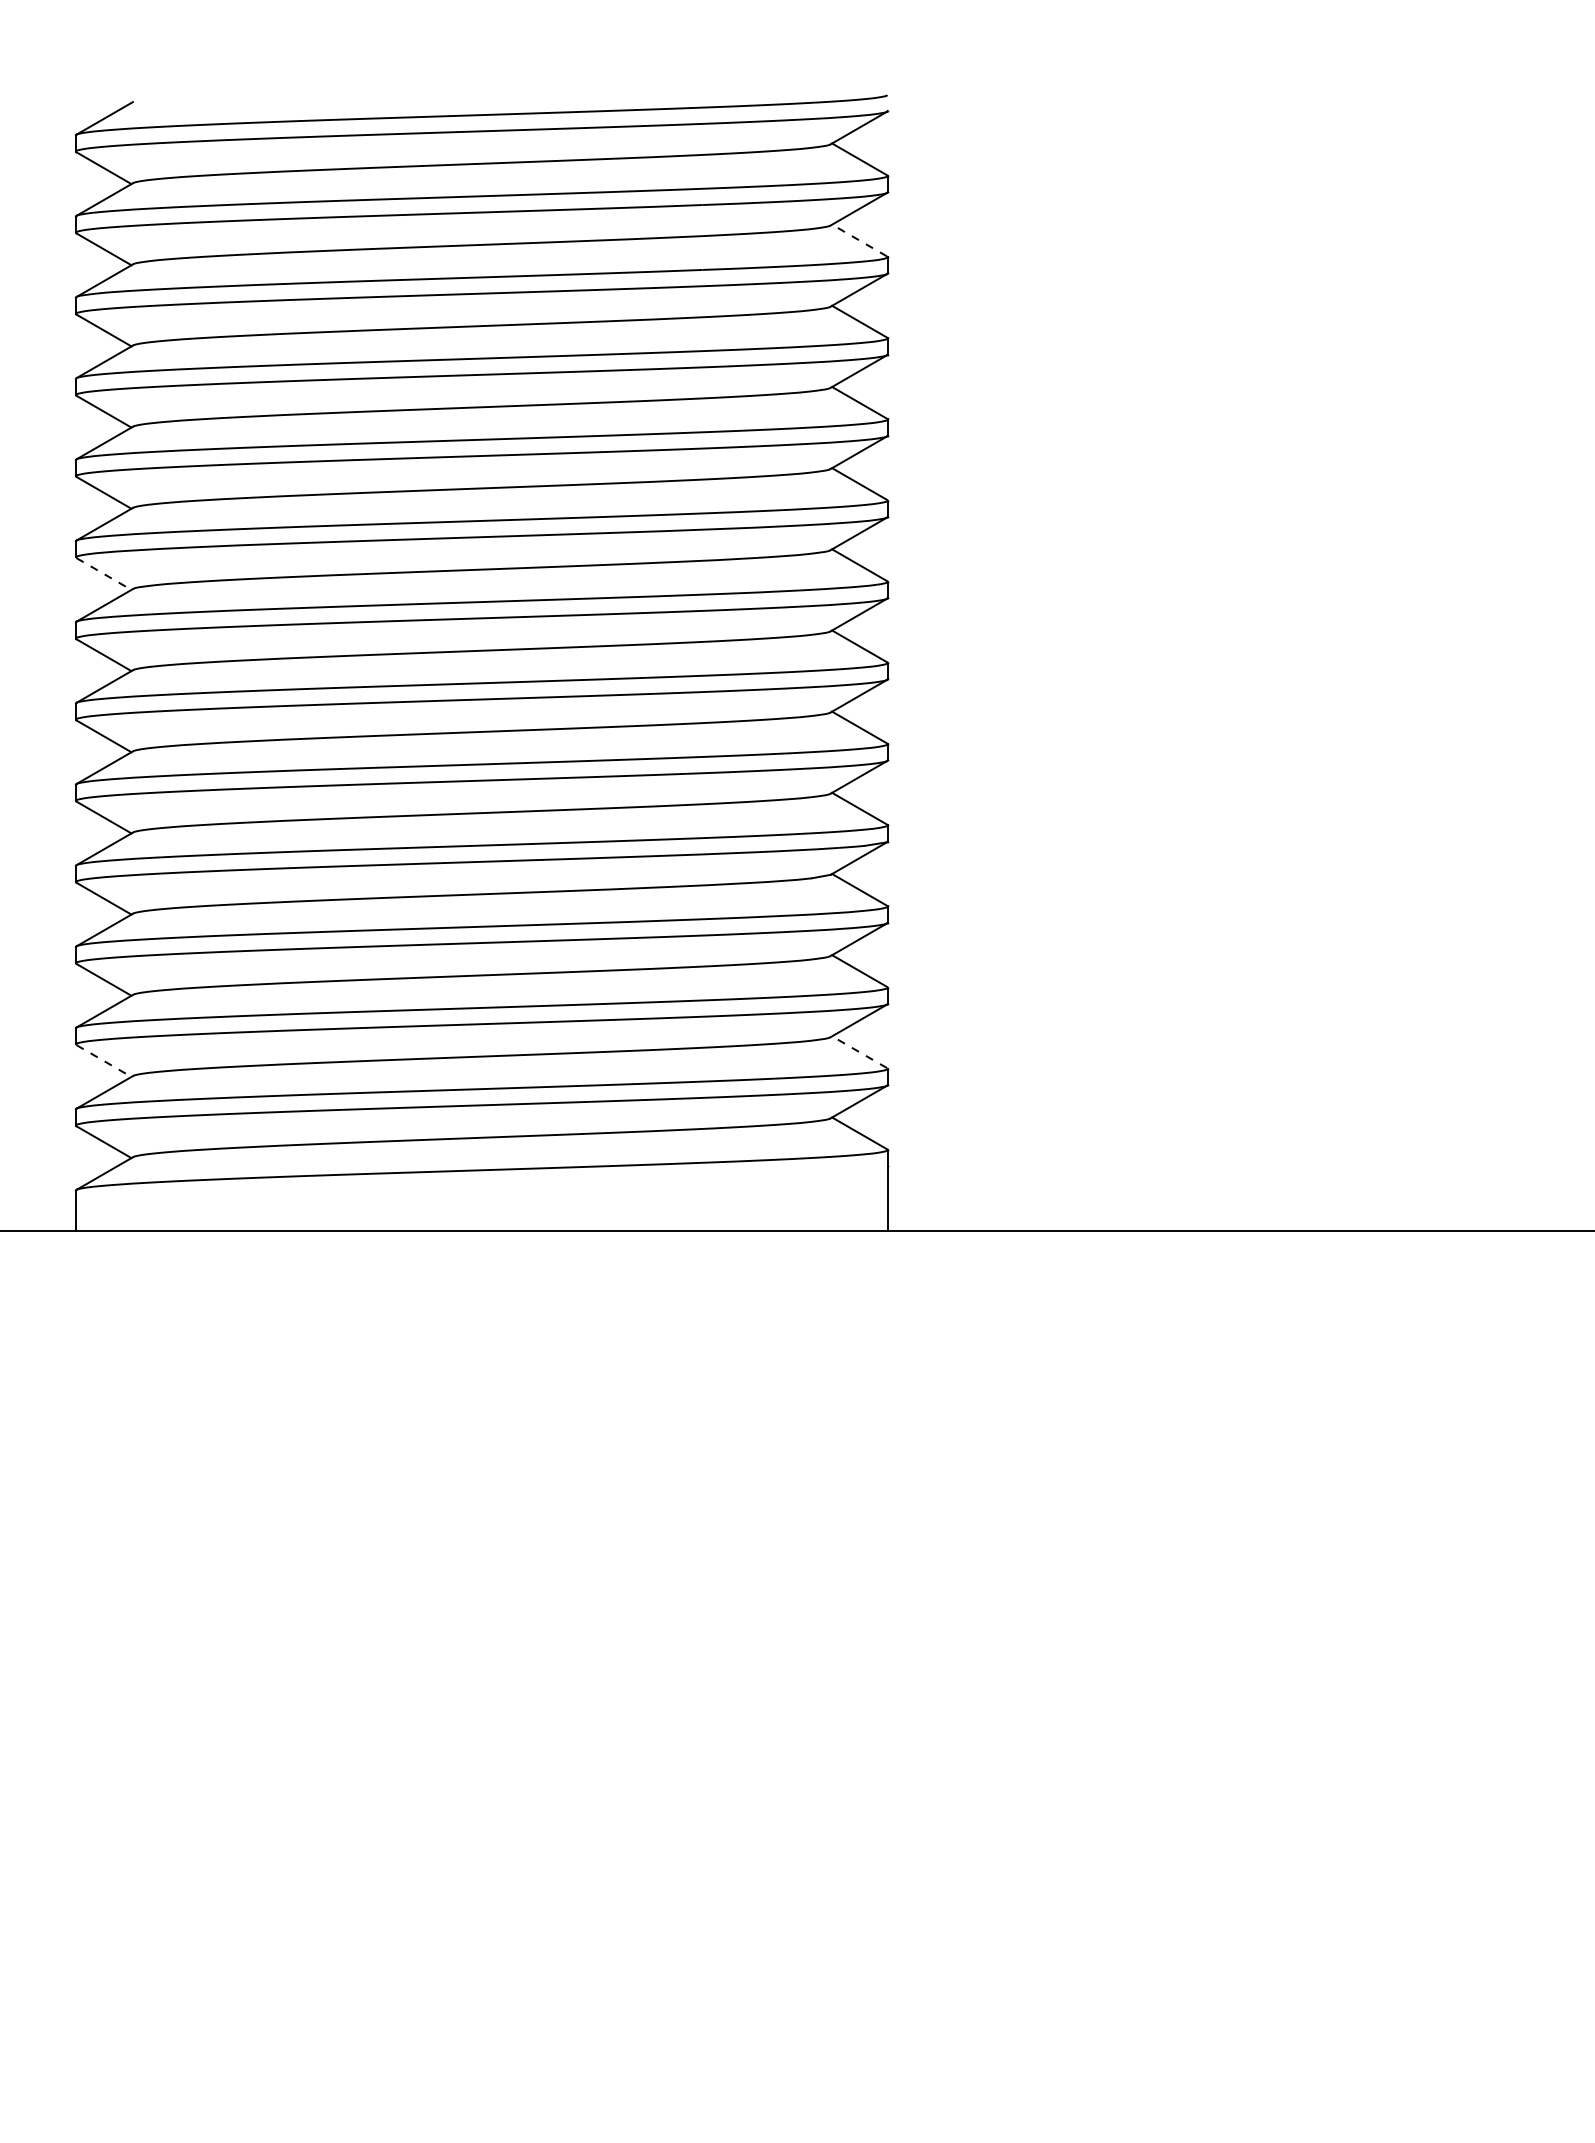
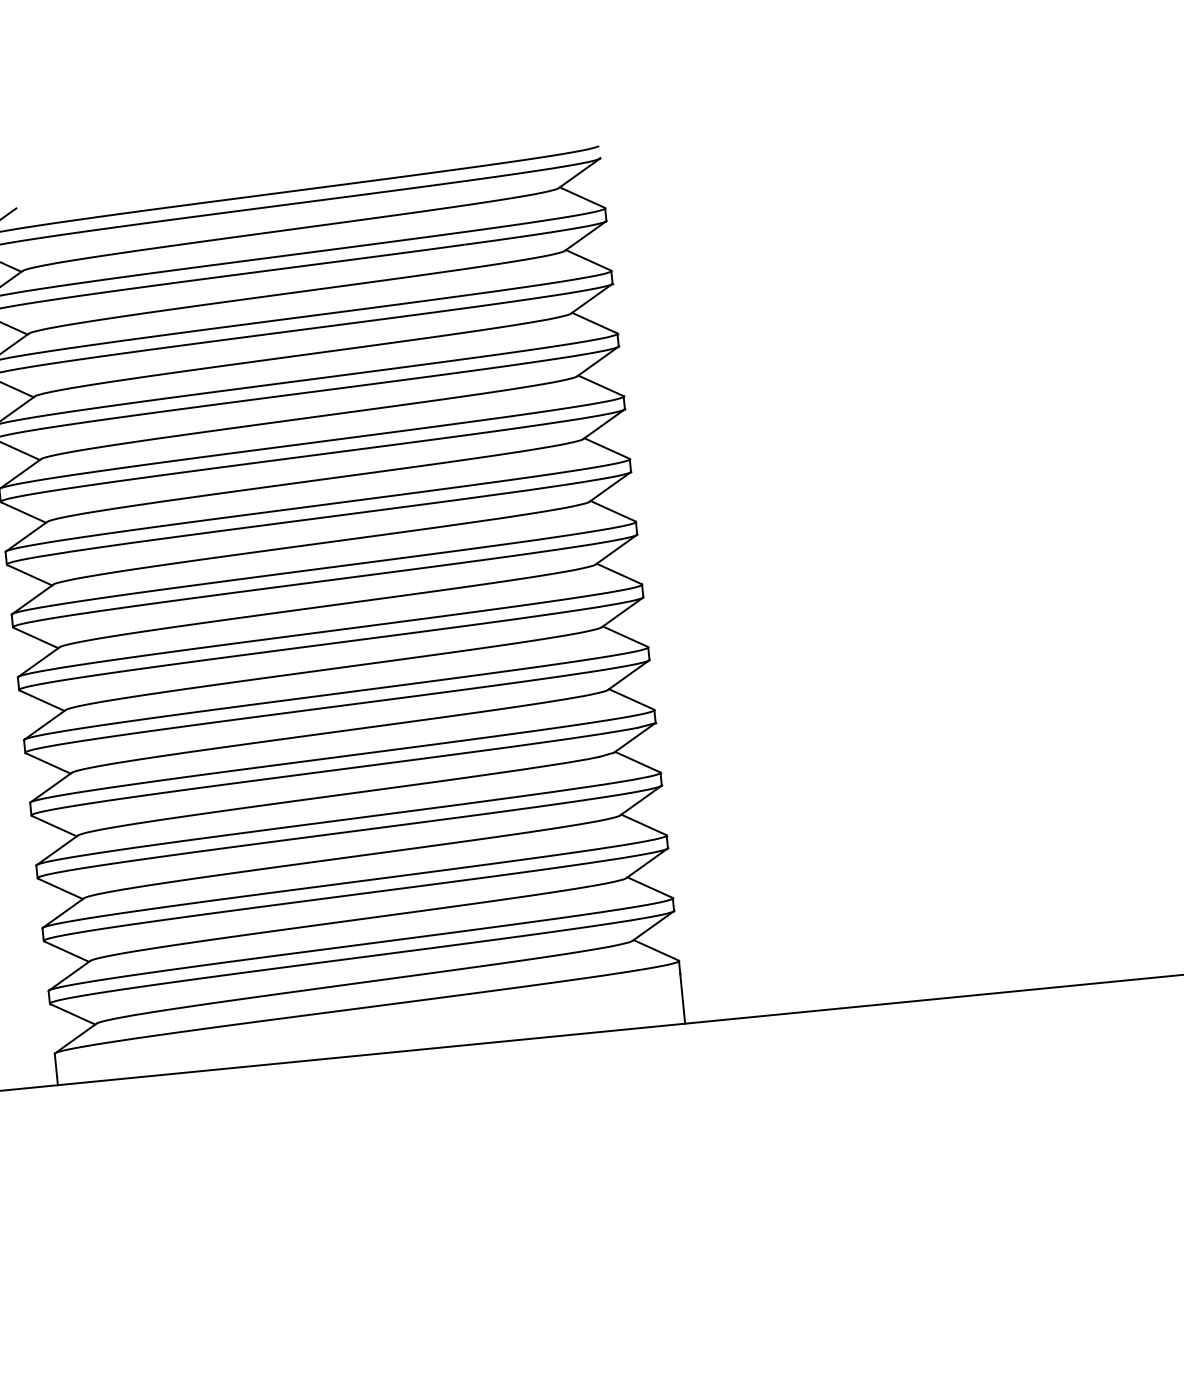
line: (859, 240) -> (588, 260), dashed -> solid
line: (104, 574) -> (30, 575), dashed -> solid
line: (859, 1052) -> (649, 887), dashed -> solid
line: (104, 1061) -> (67, 951), dashed -> solid

